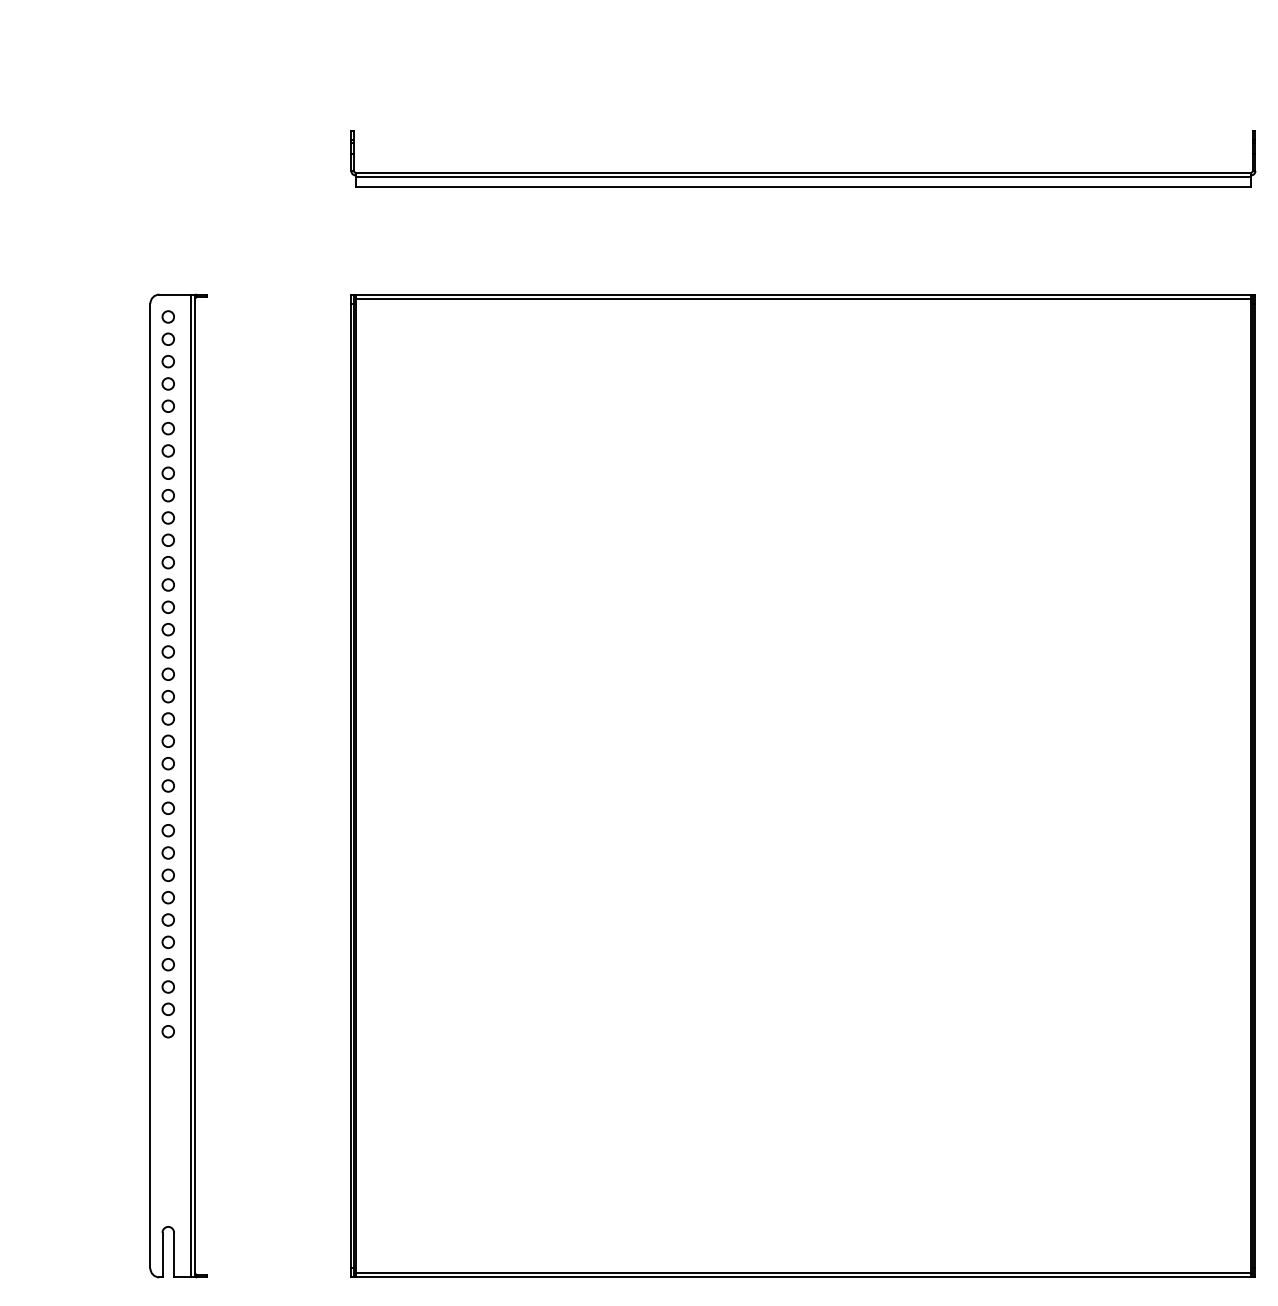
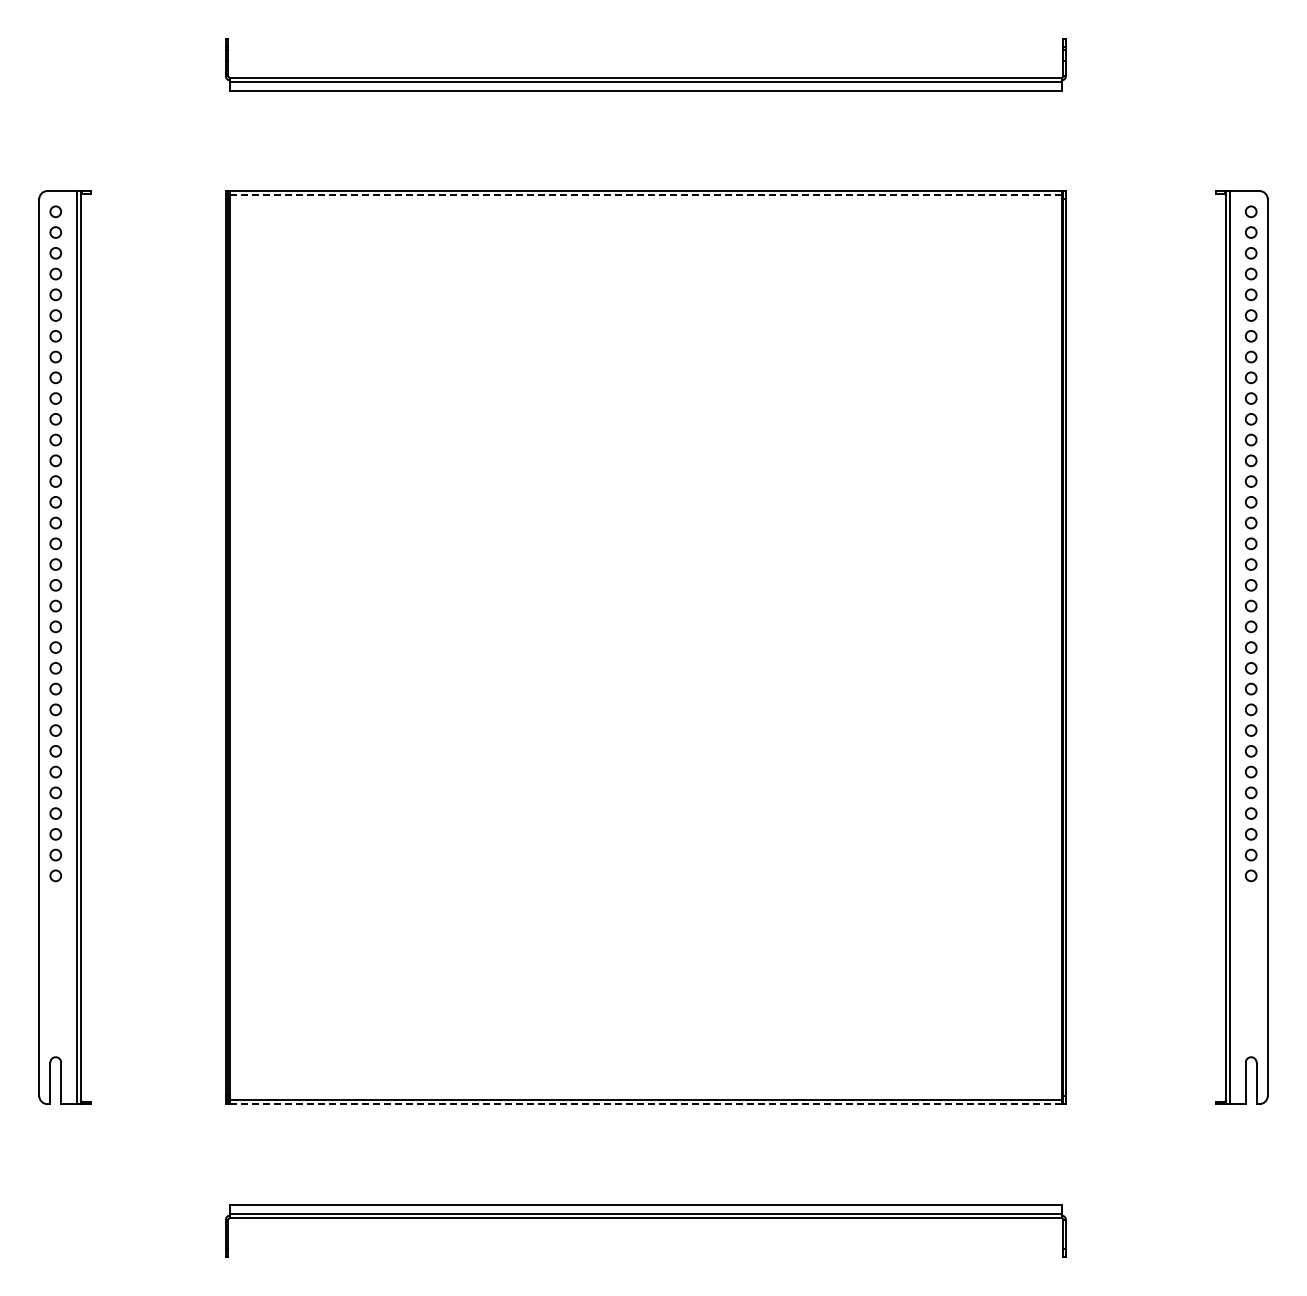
line: (803, 299) -> (645, 195), solid -> dashed
line: (803, 1277) -> (645, 1104), solid -> dashed

